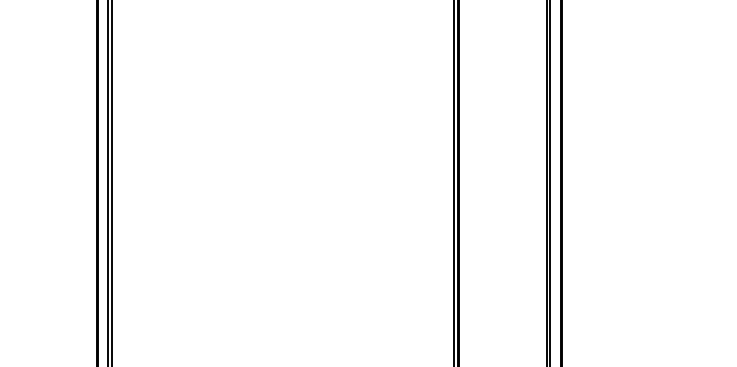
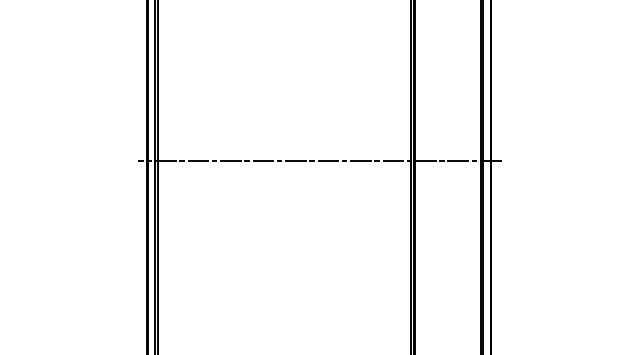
line: (329, 120) -> (319, 161), added

